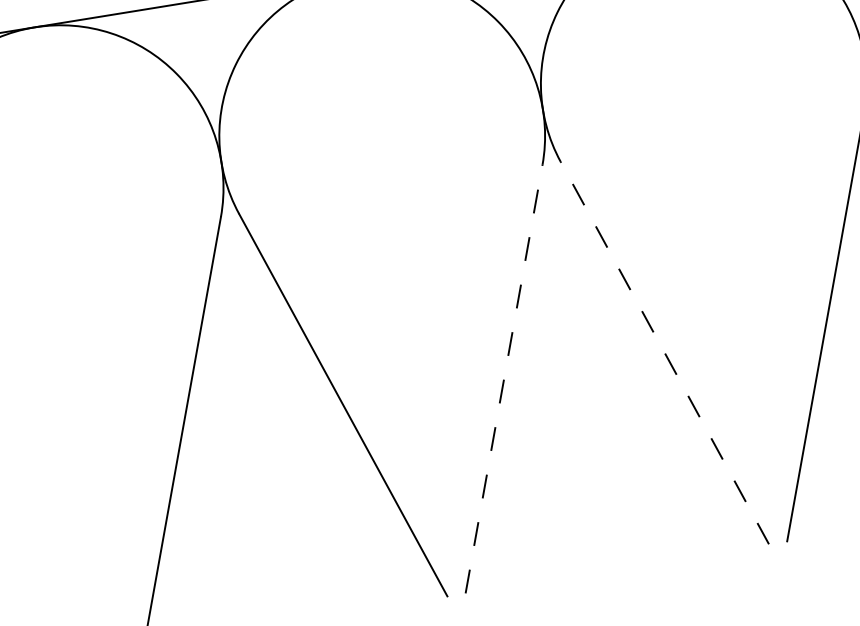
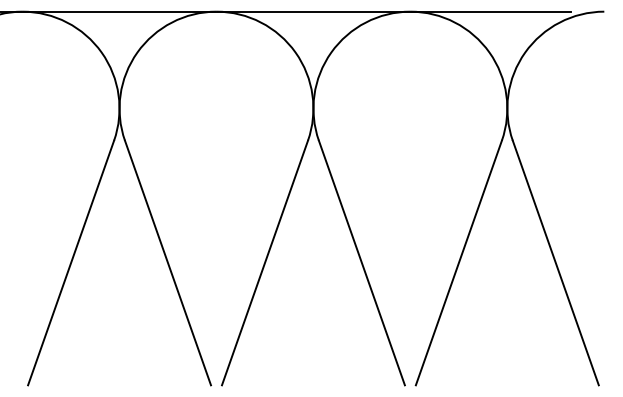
line: (664, 353) -> (361, 263), dashed -> solid
line: (503, 380) -> (264, 263), dashed -> solid

